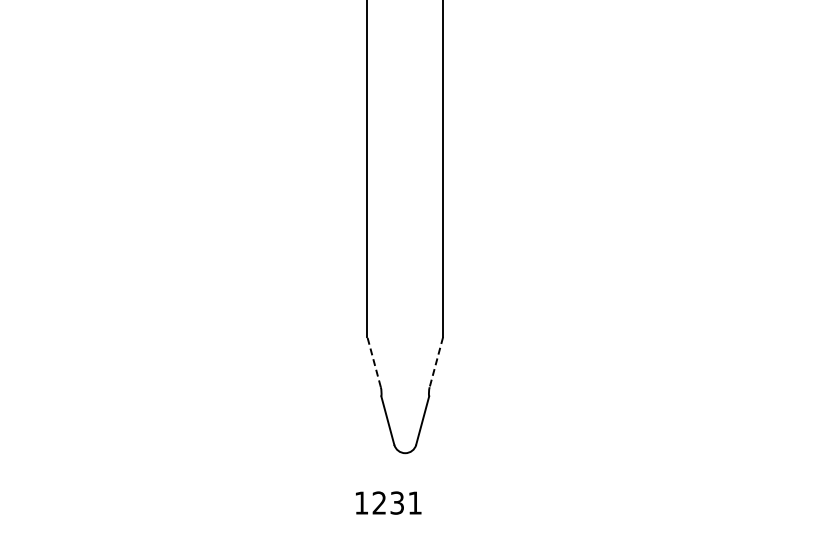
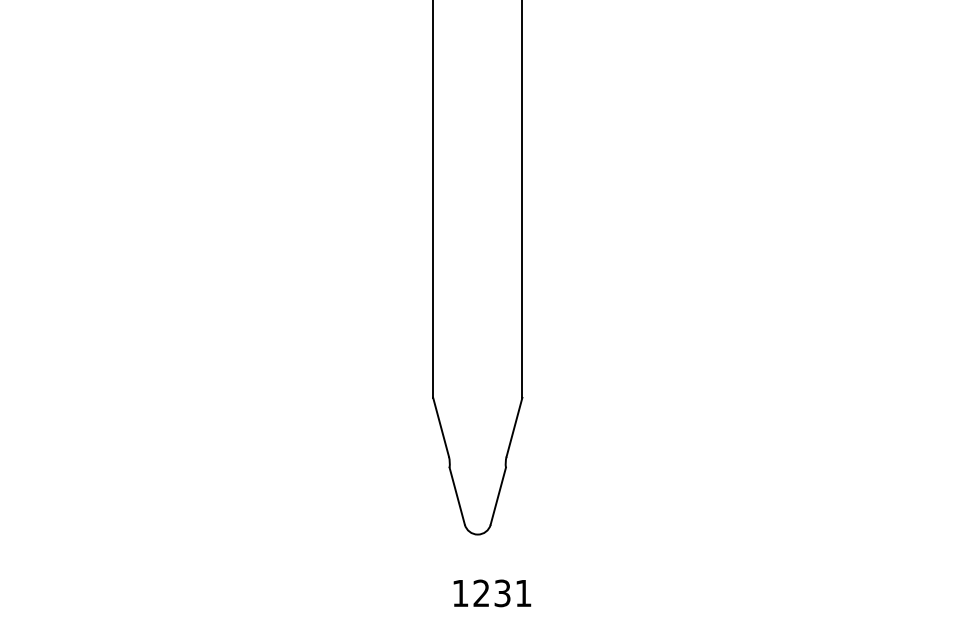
line: (374, 362) -> (441, 427), dashed -> solid
line: (436, 362) -> (514, 427), dashed -> solid
text: (388, 502) -> (492, 592), moved

